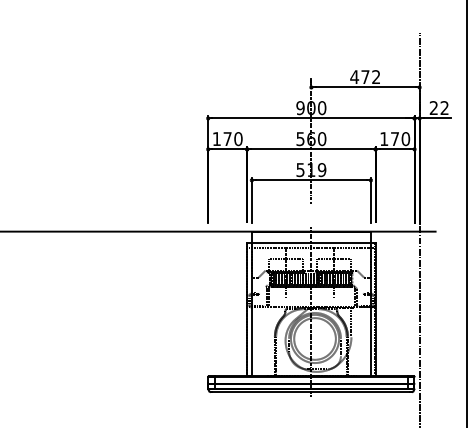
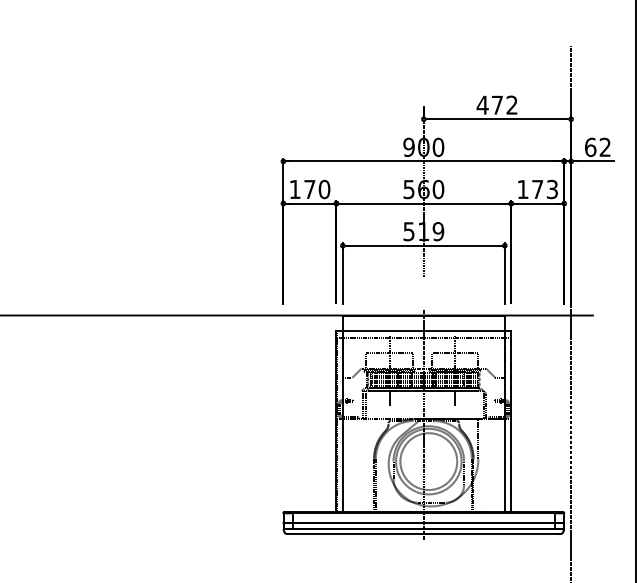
text: (433, 107) -> (590, 146), 22 -> 62
text: (405, 139) -> (552, 189), 170 -> 173

